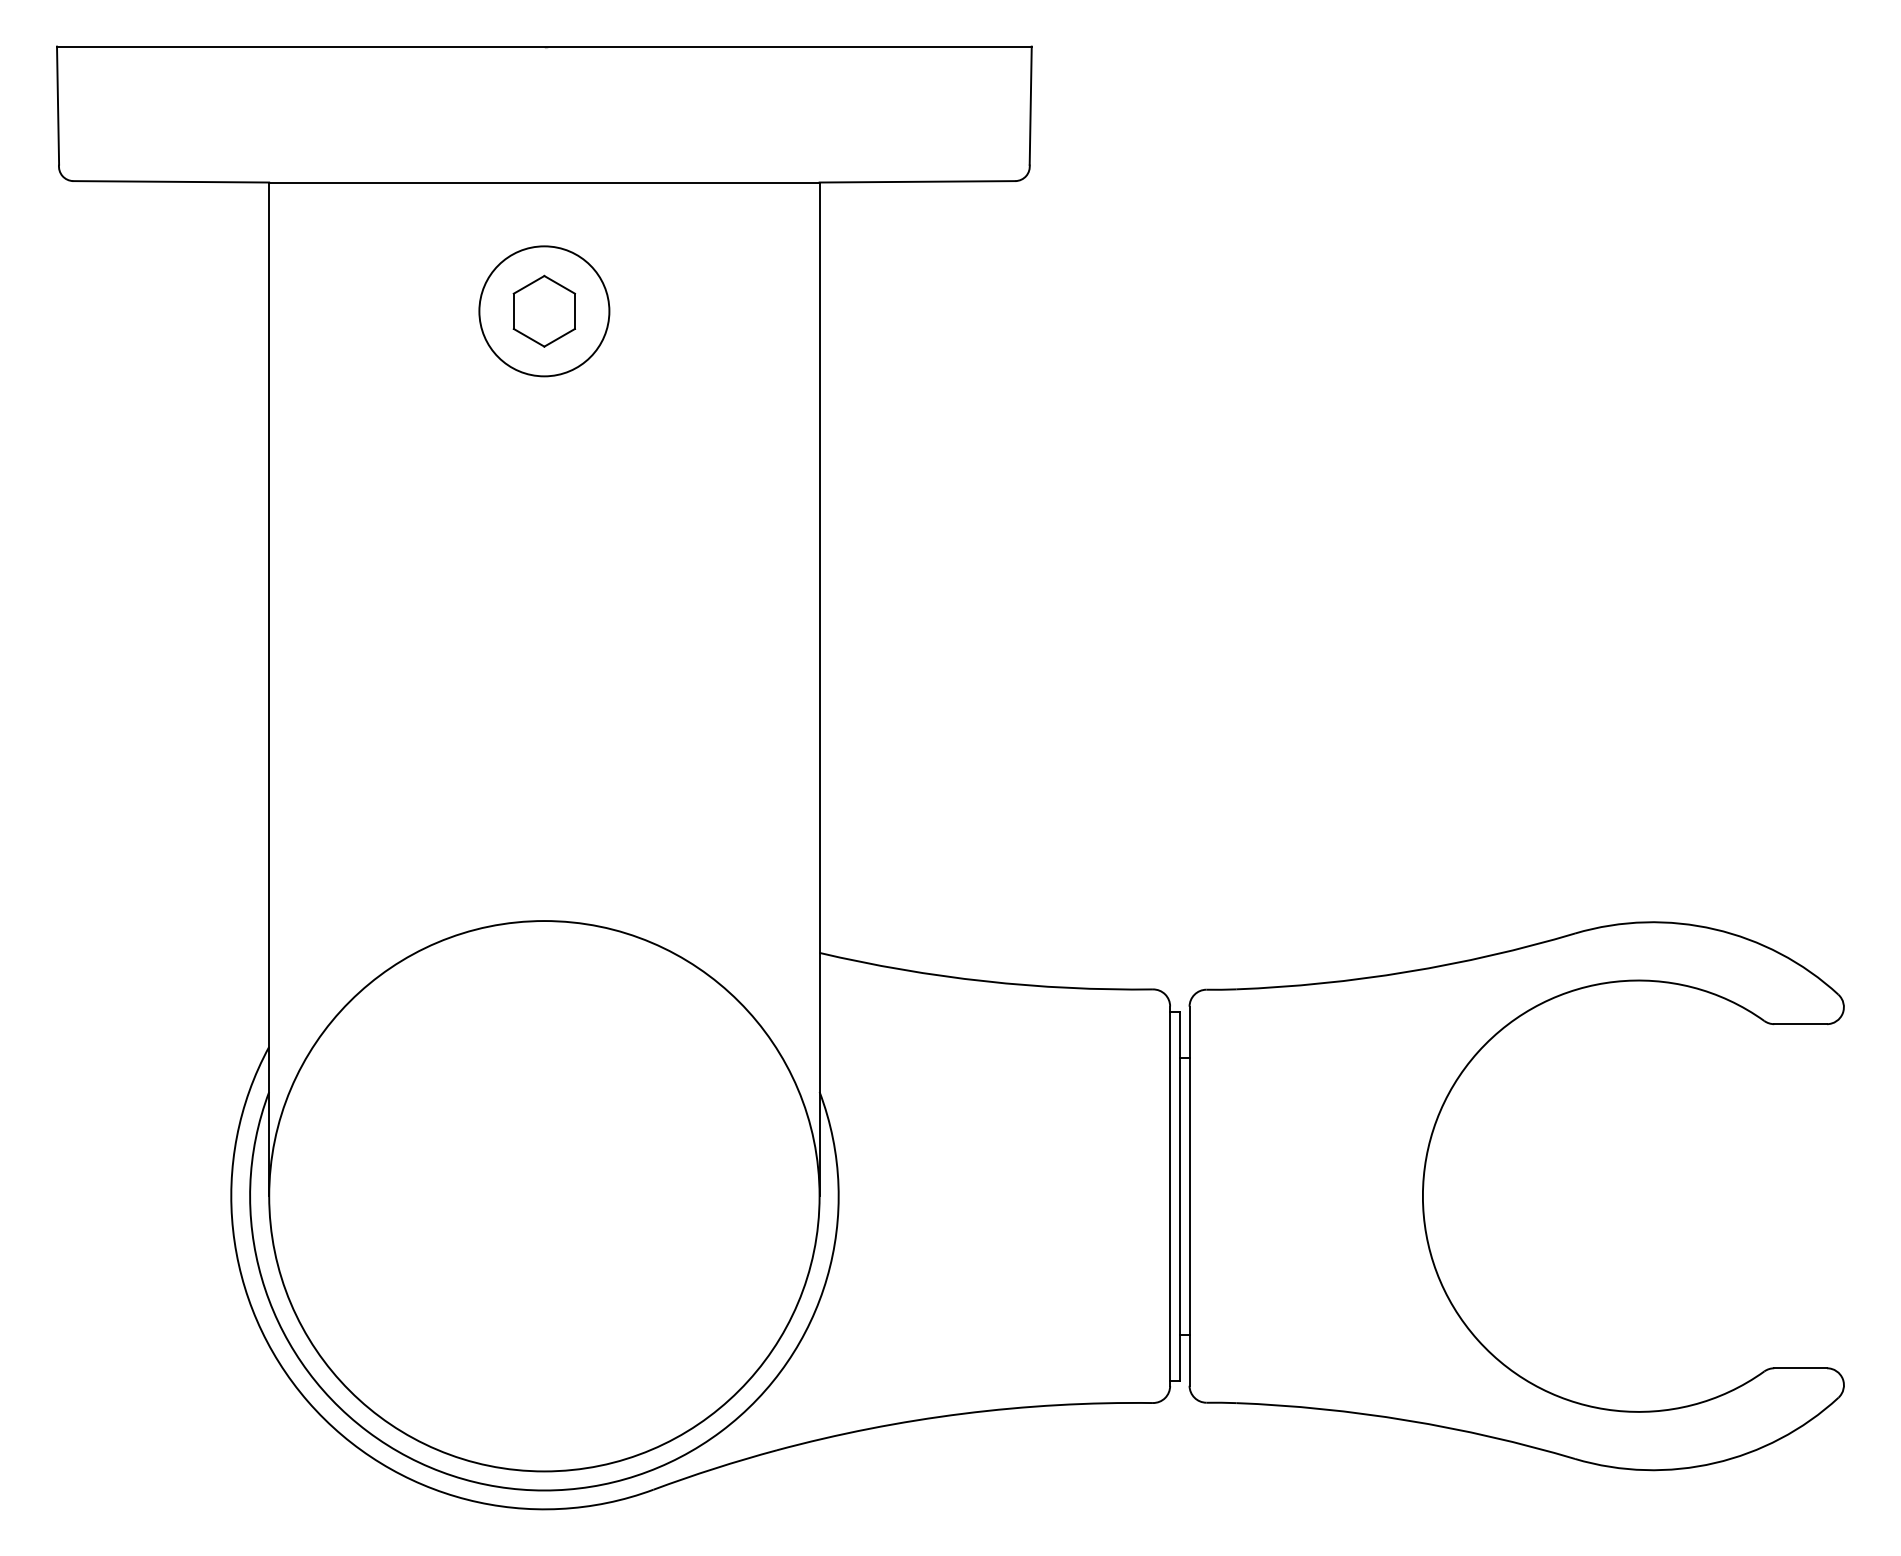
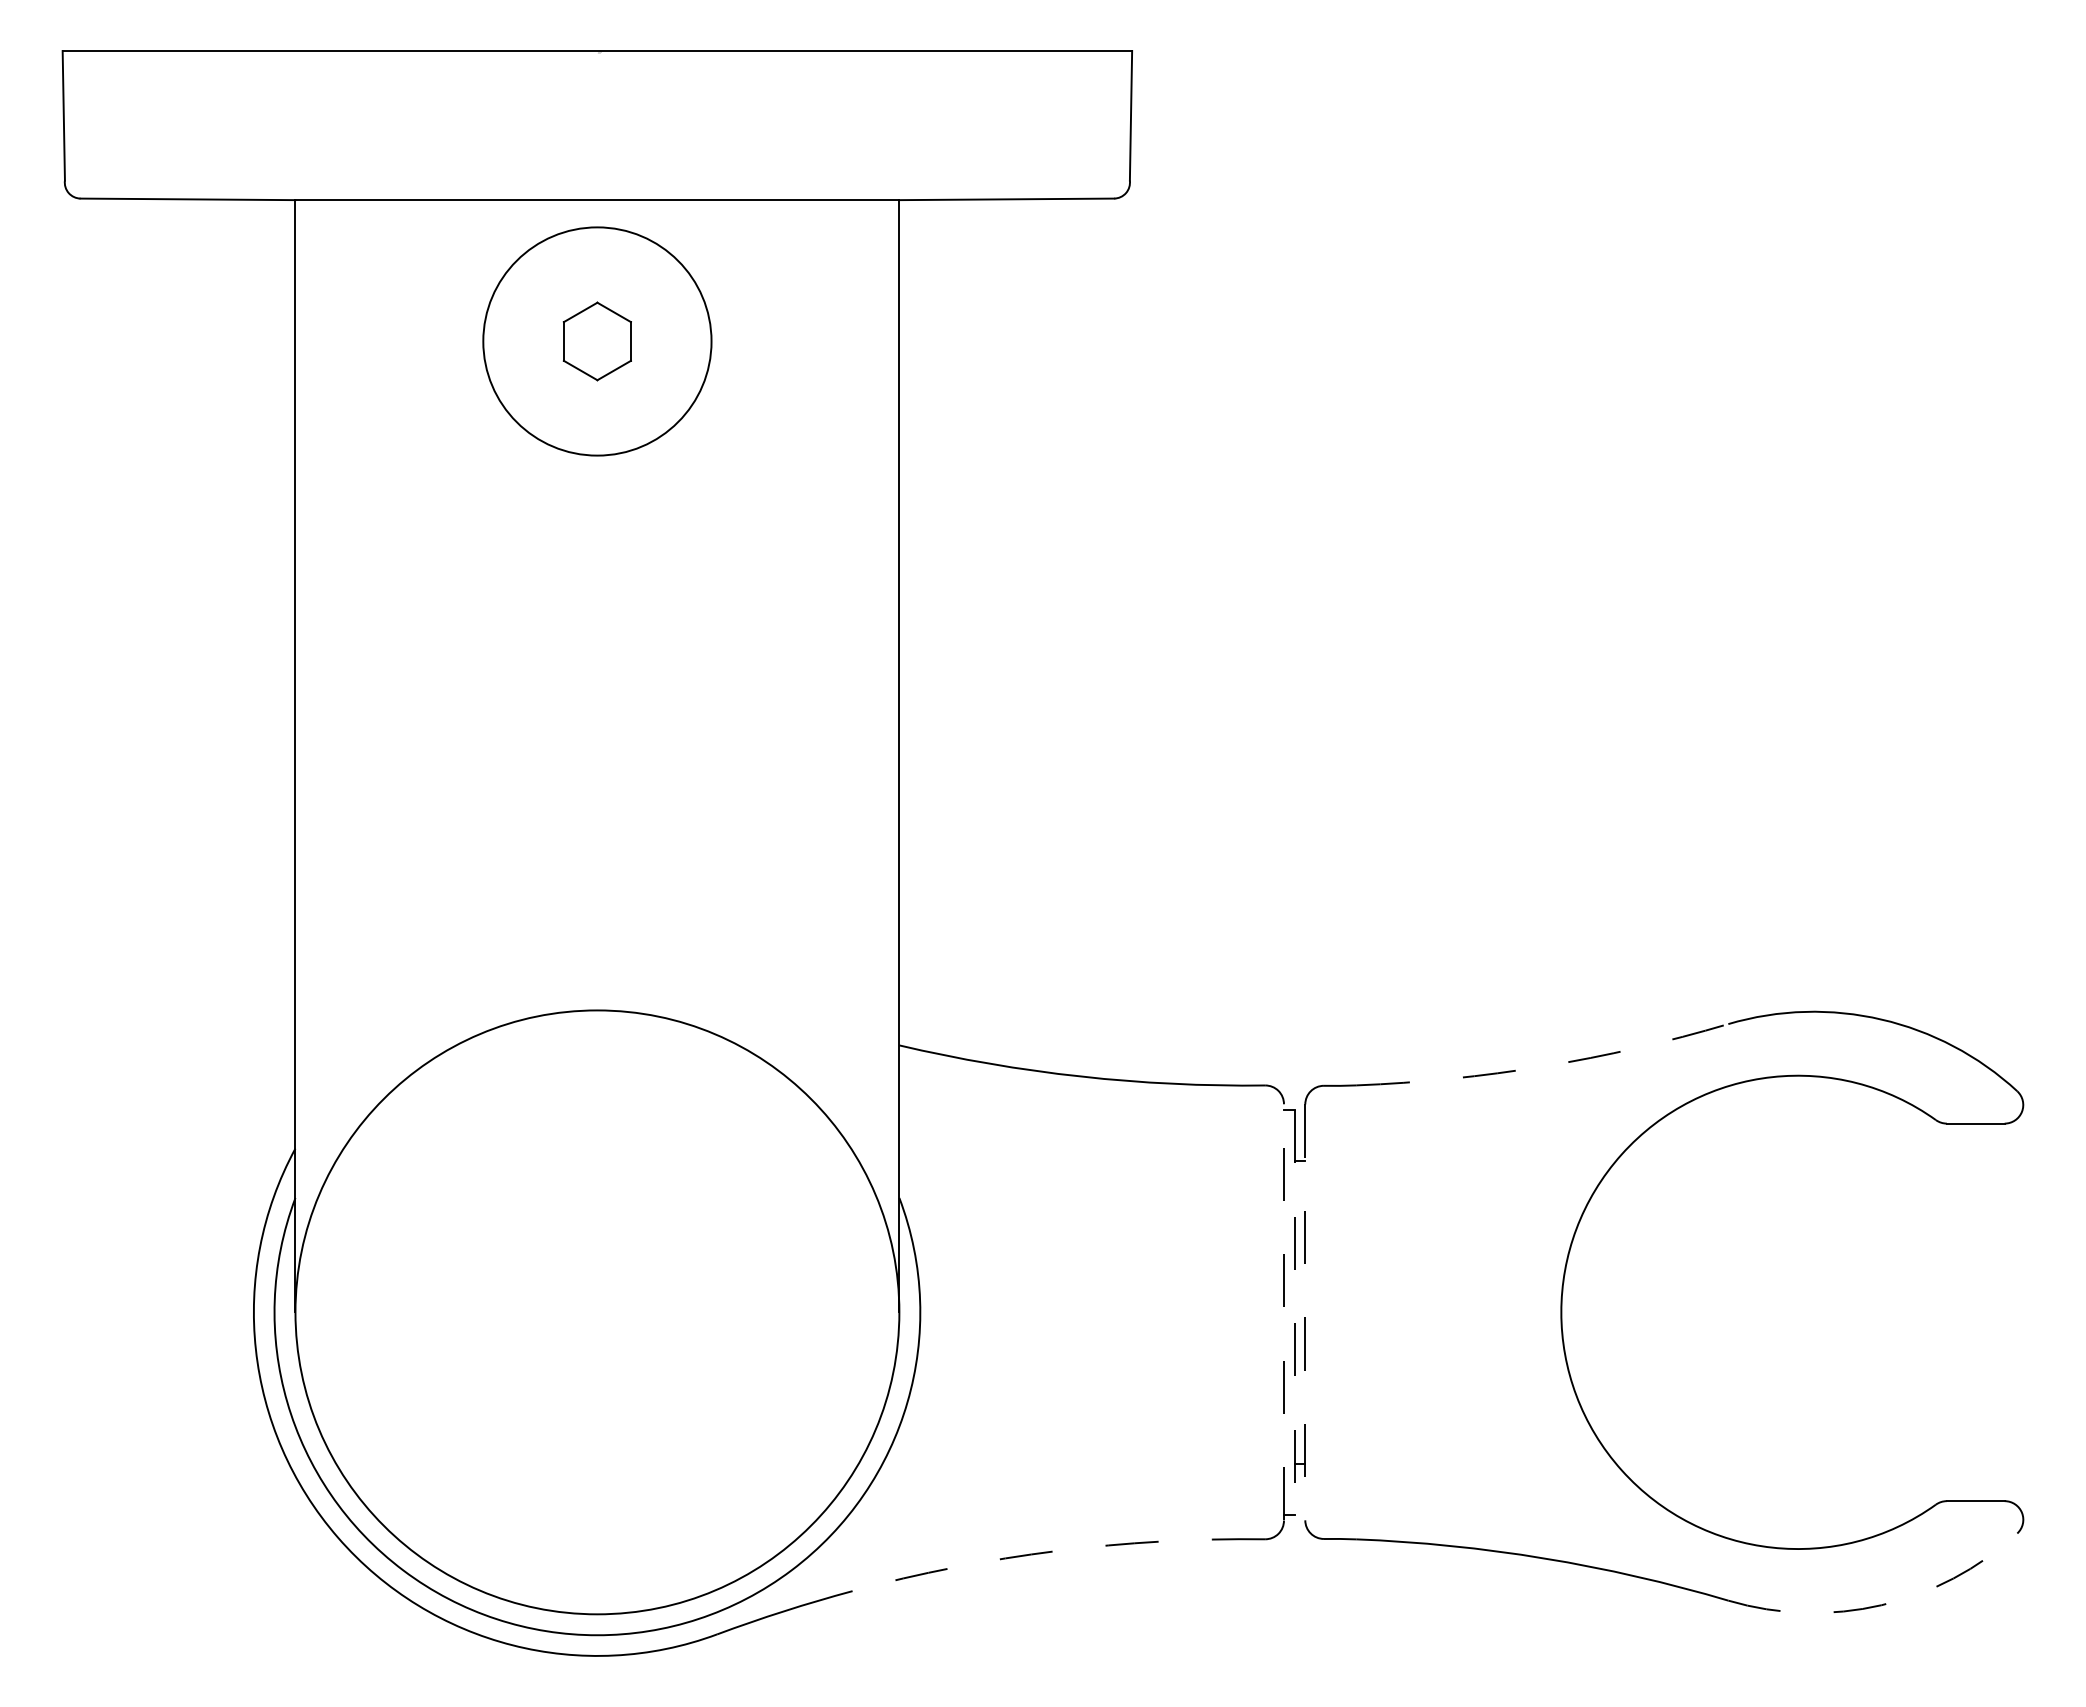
circle: (544, 311) -> (597, 341), size x1.6
arc: (1407, 971) -> (1544, 1065), solid -> dashed
line: (1170, 1196) -> (1284, 1312), solid -> dashed
line: (1179, 1196) -> (1294, 1312), solid -> dashed
line: (1189, 1196) -> (1305, 1312), solid -> dashed
arc: (963, 1413) -> (1057, 1550), solid -> dashed
arc: (1714, 1463) -> (1881, 1605), solid -> dashed

